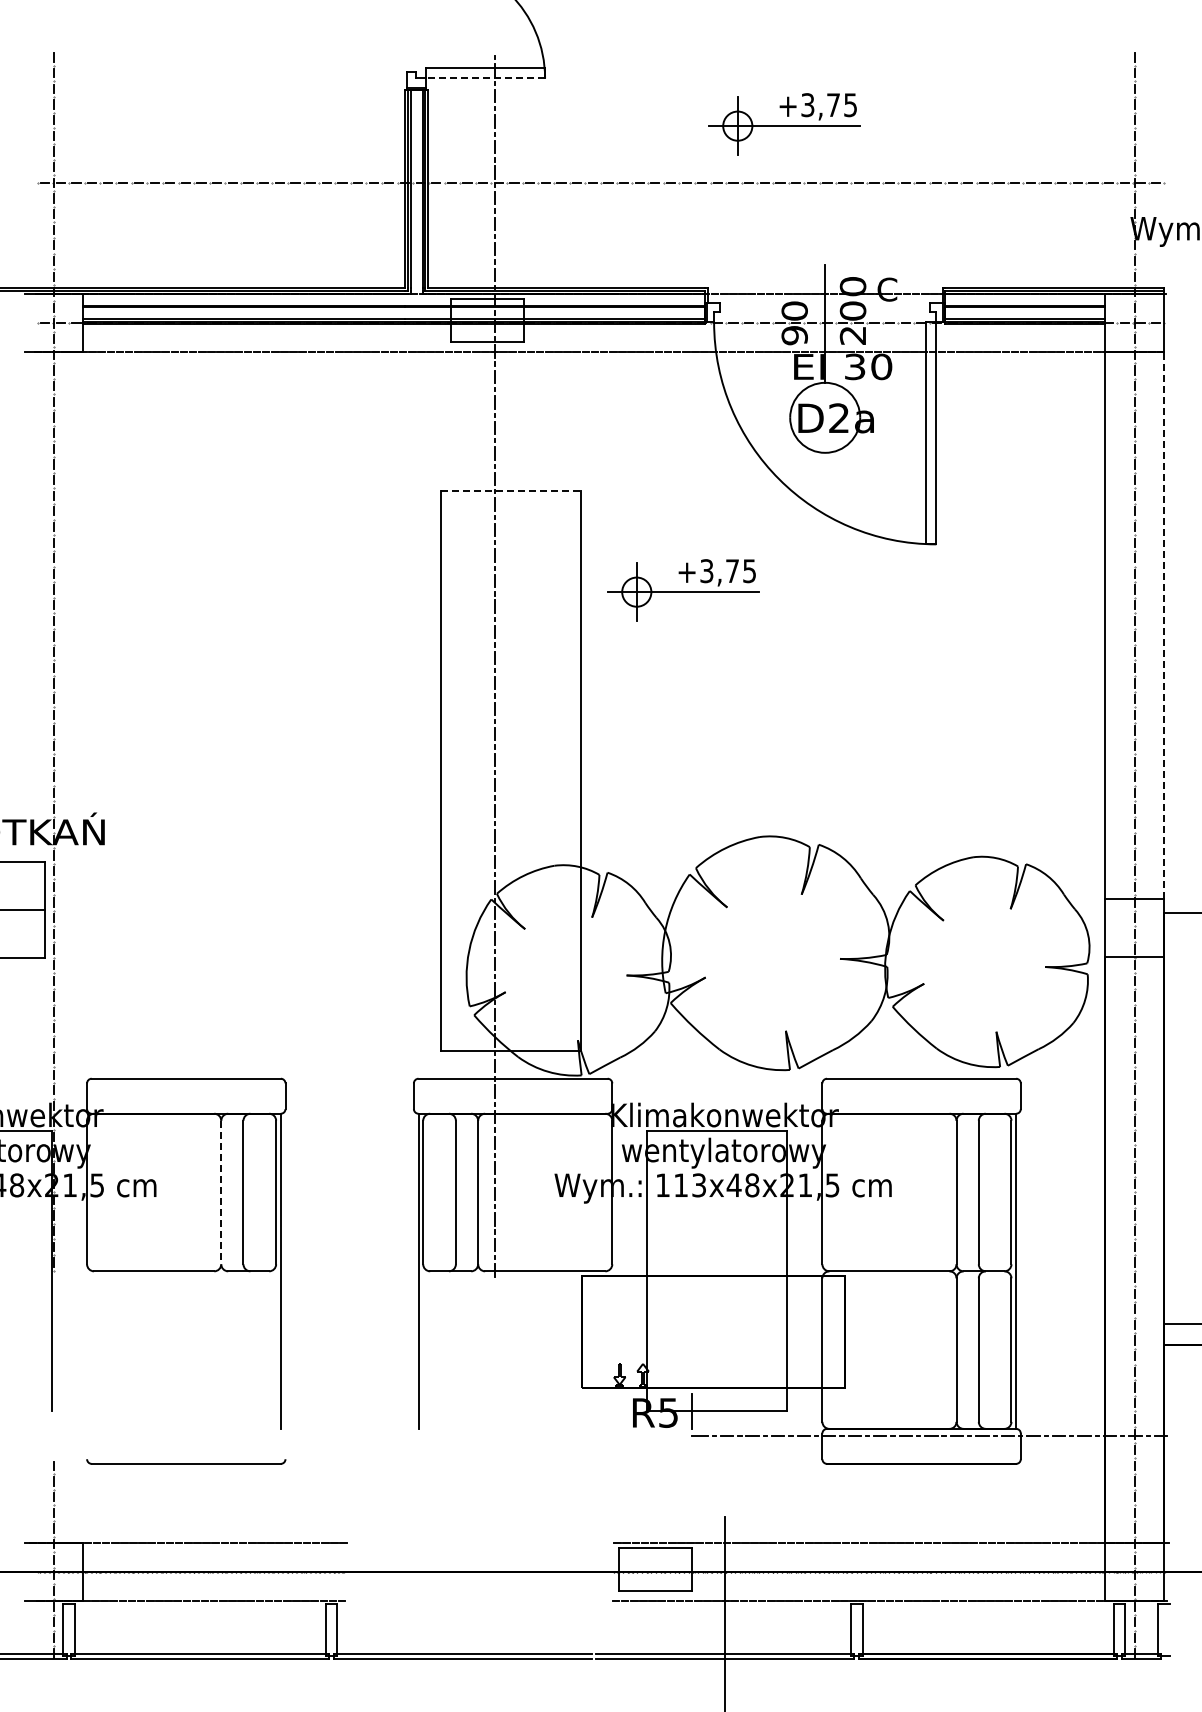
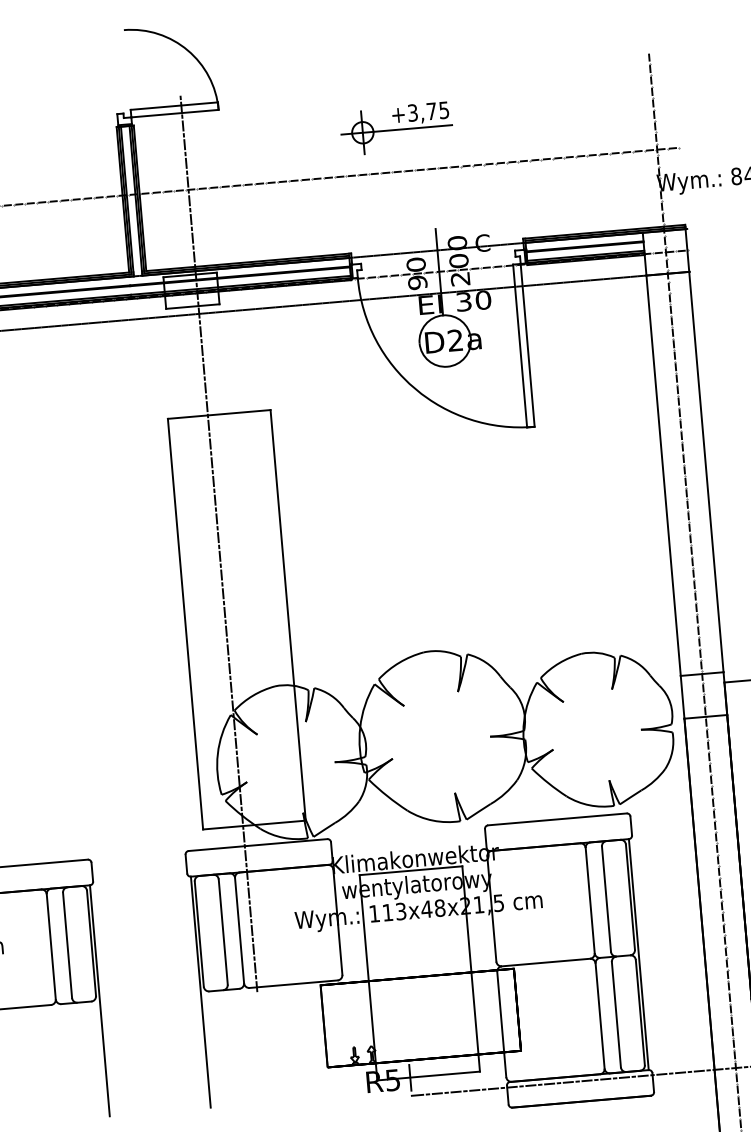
line: (485, 78) -> (174, 113), dashed -> solid
line: (511, 491) -> (219, 414), dashed -> solid
part: (683, 590) -> (352, 476), removed
line: (1163, 625) -> (706, 472), dashed -> solid
line: (221, 1192) -> (51, 946), dashed -> solid

